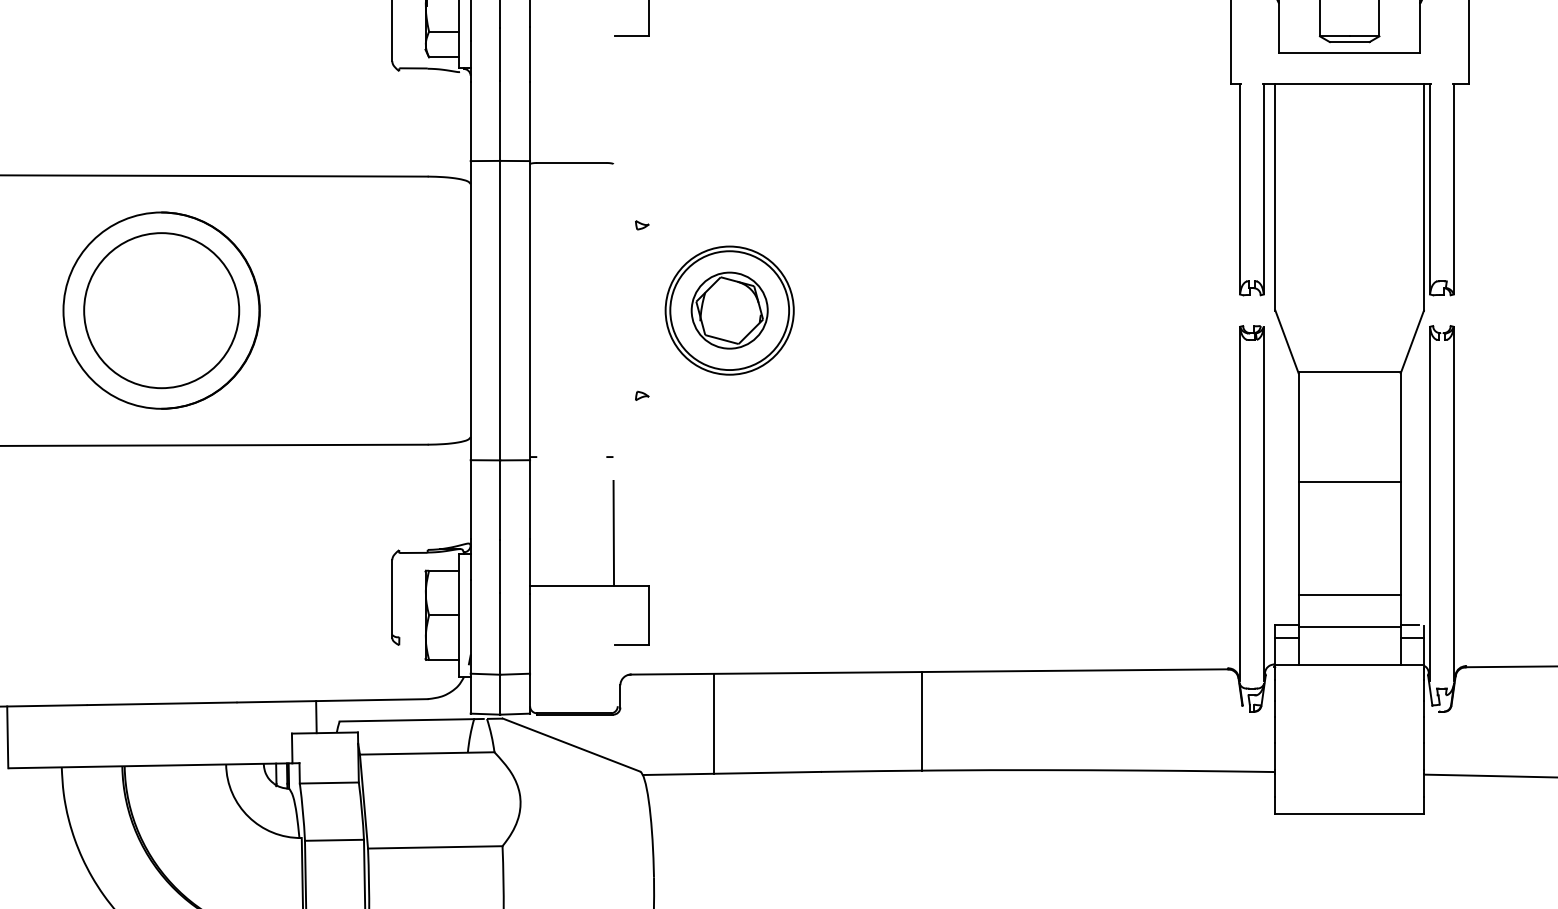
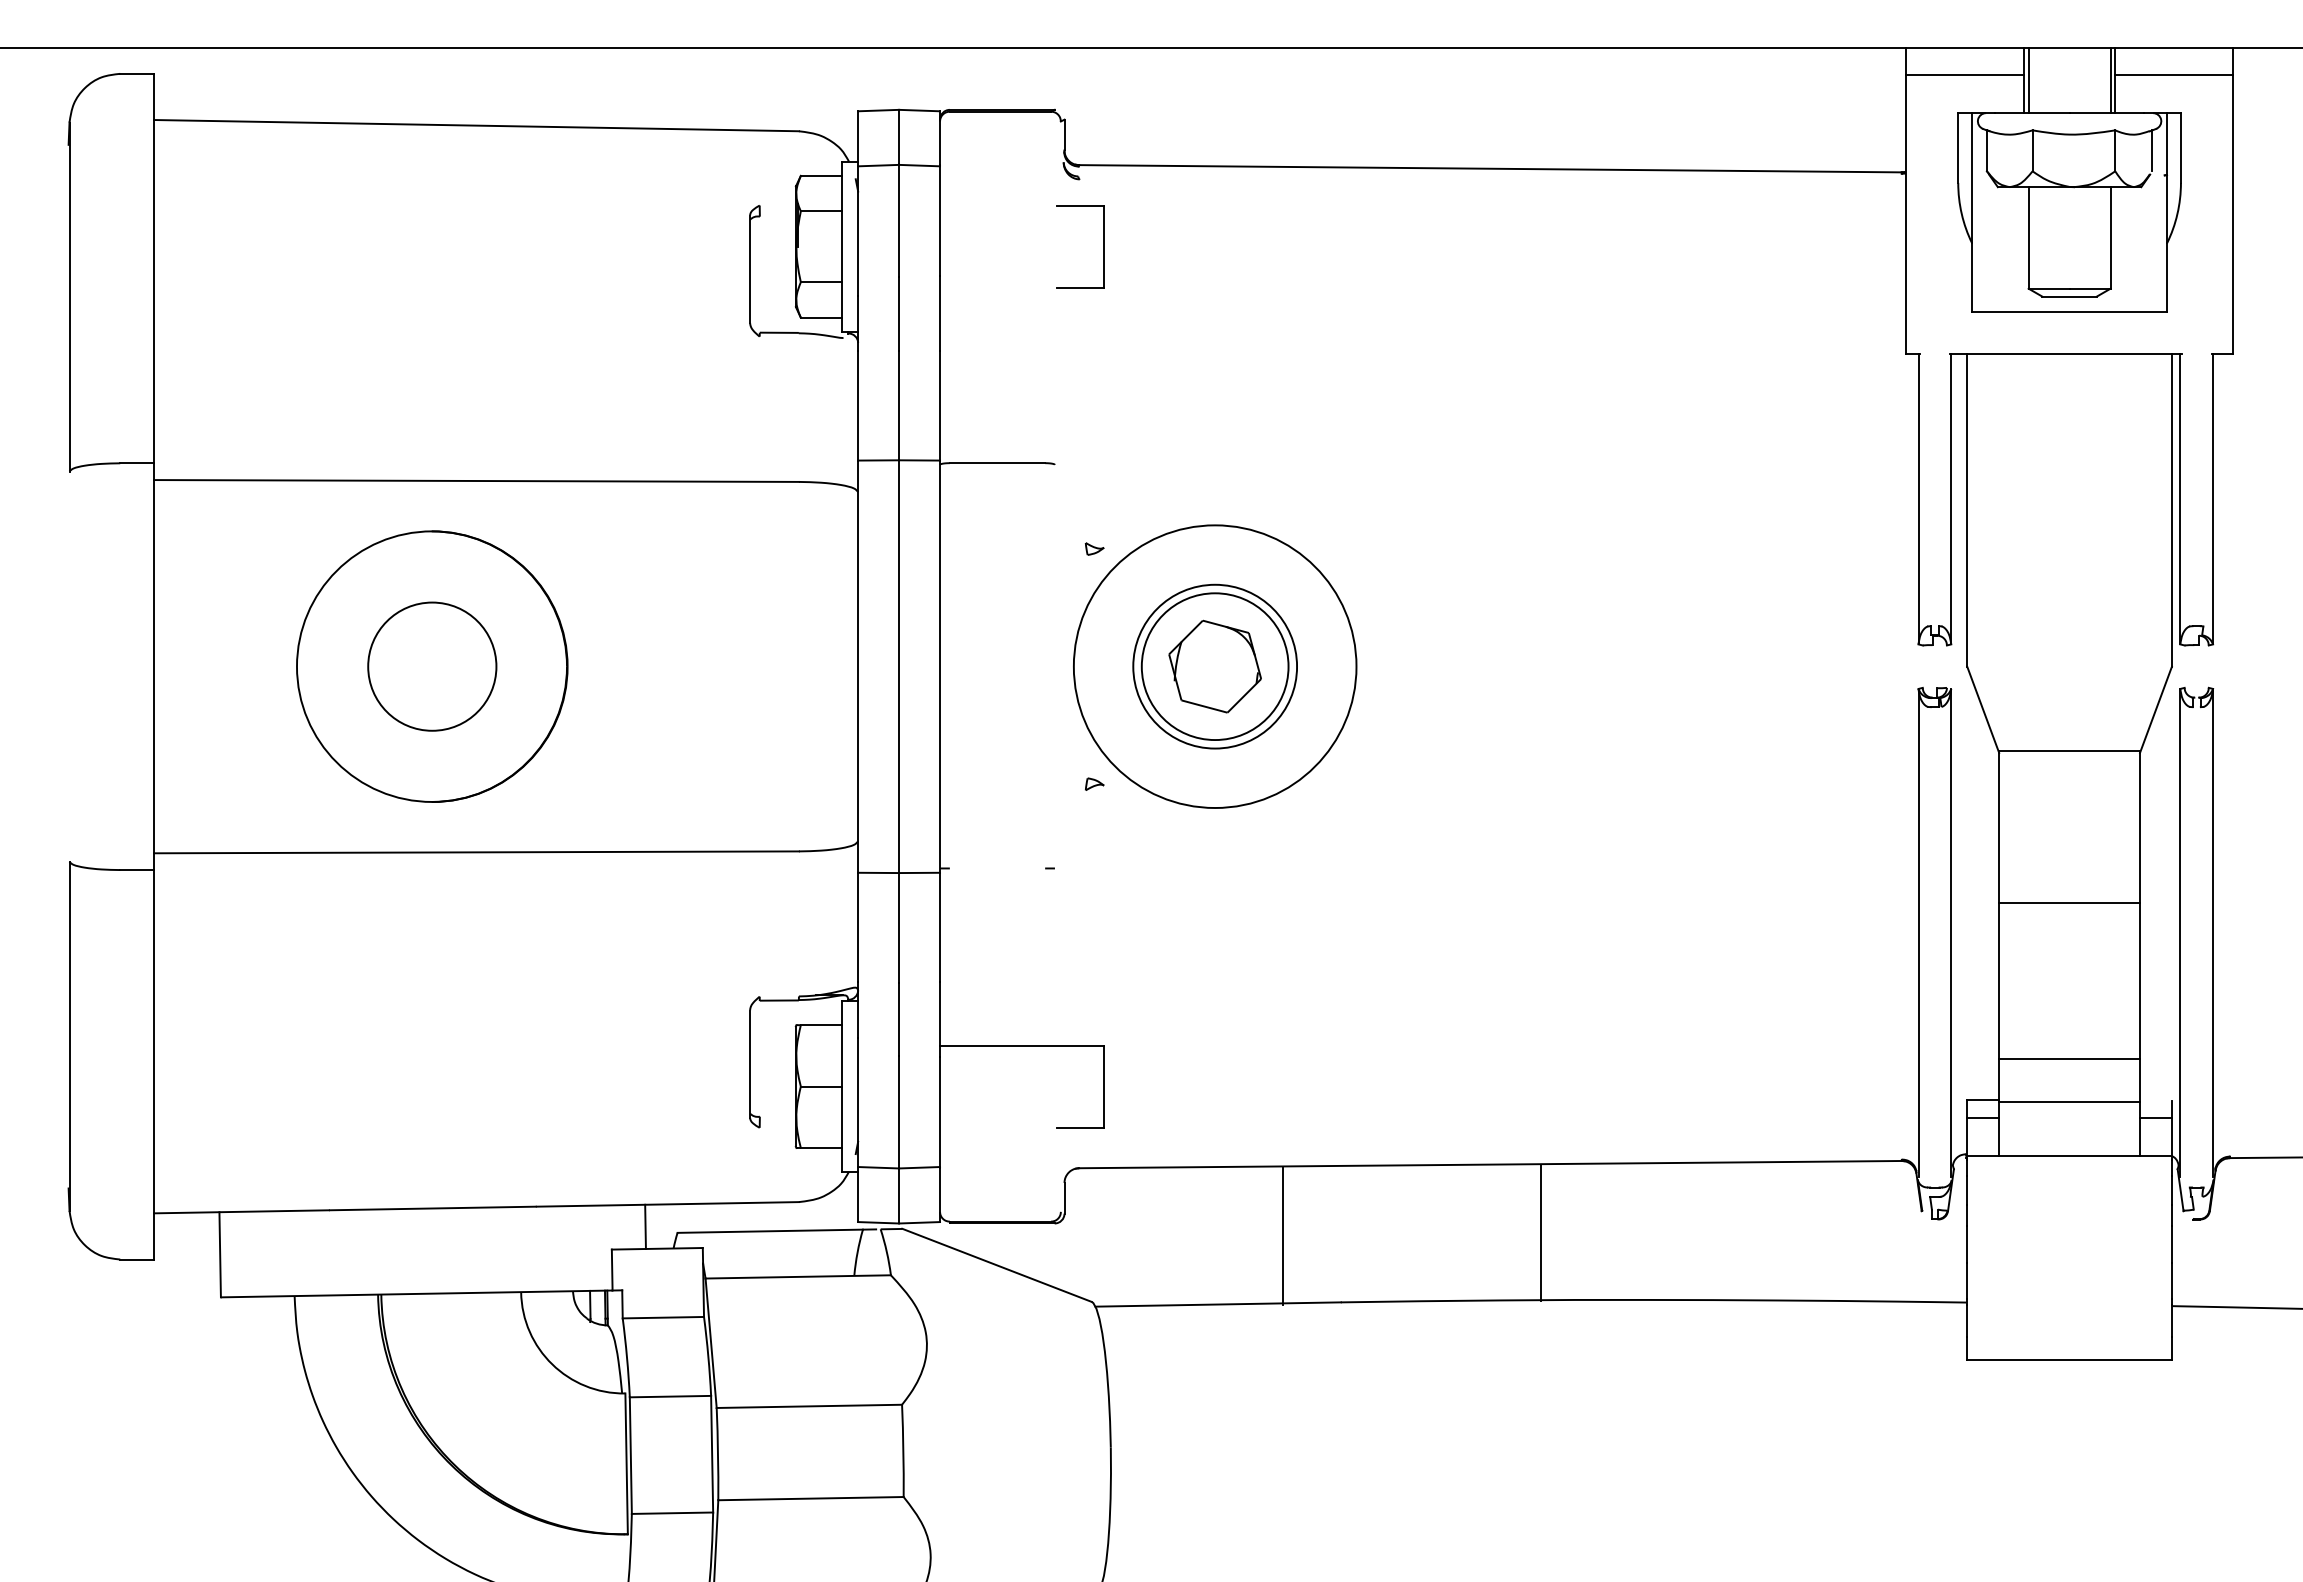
circle: (161, 310) -> (432, 666), size x0.6
circle: (729, 310) -> (1214, 666), size x1.4
circle: (729, 310) -> (1214, 666), size x1.6
line: (613, 533) -> (1055, 973), removed
line: (1409, 624) -> (2152, 1099), removed
line: (922, 721) -> (1541, 1232), moved
line: (714, 723) -> (1283, 1235), moved

